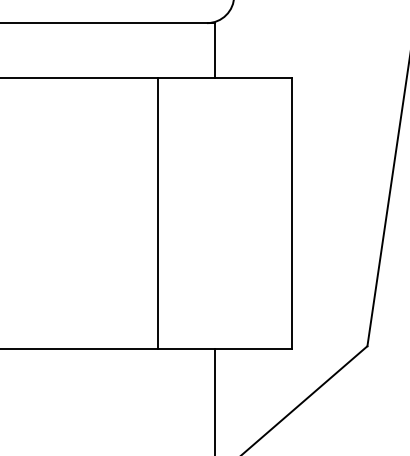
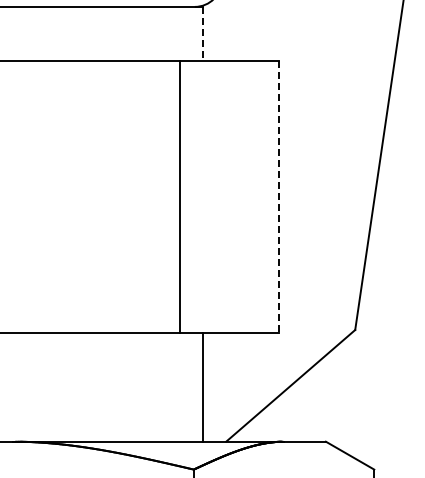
line: (214, 50) -> (202, 34), solid -> dashed
line: (158, 213) -> (180, 197), moved
line: (291, 213) -> (279, 197), solid -> dashed

